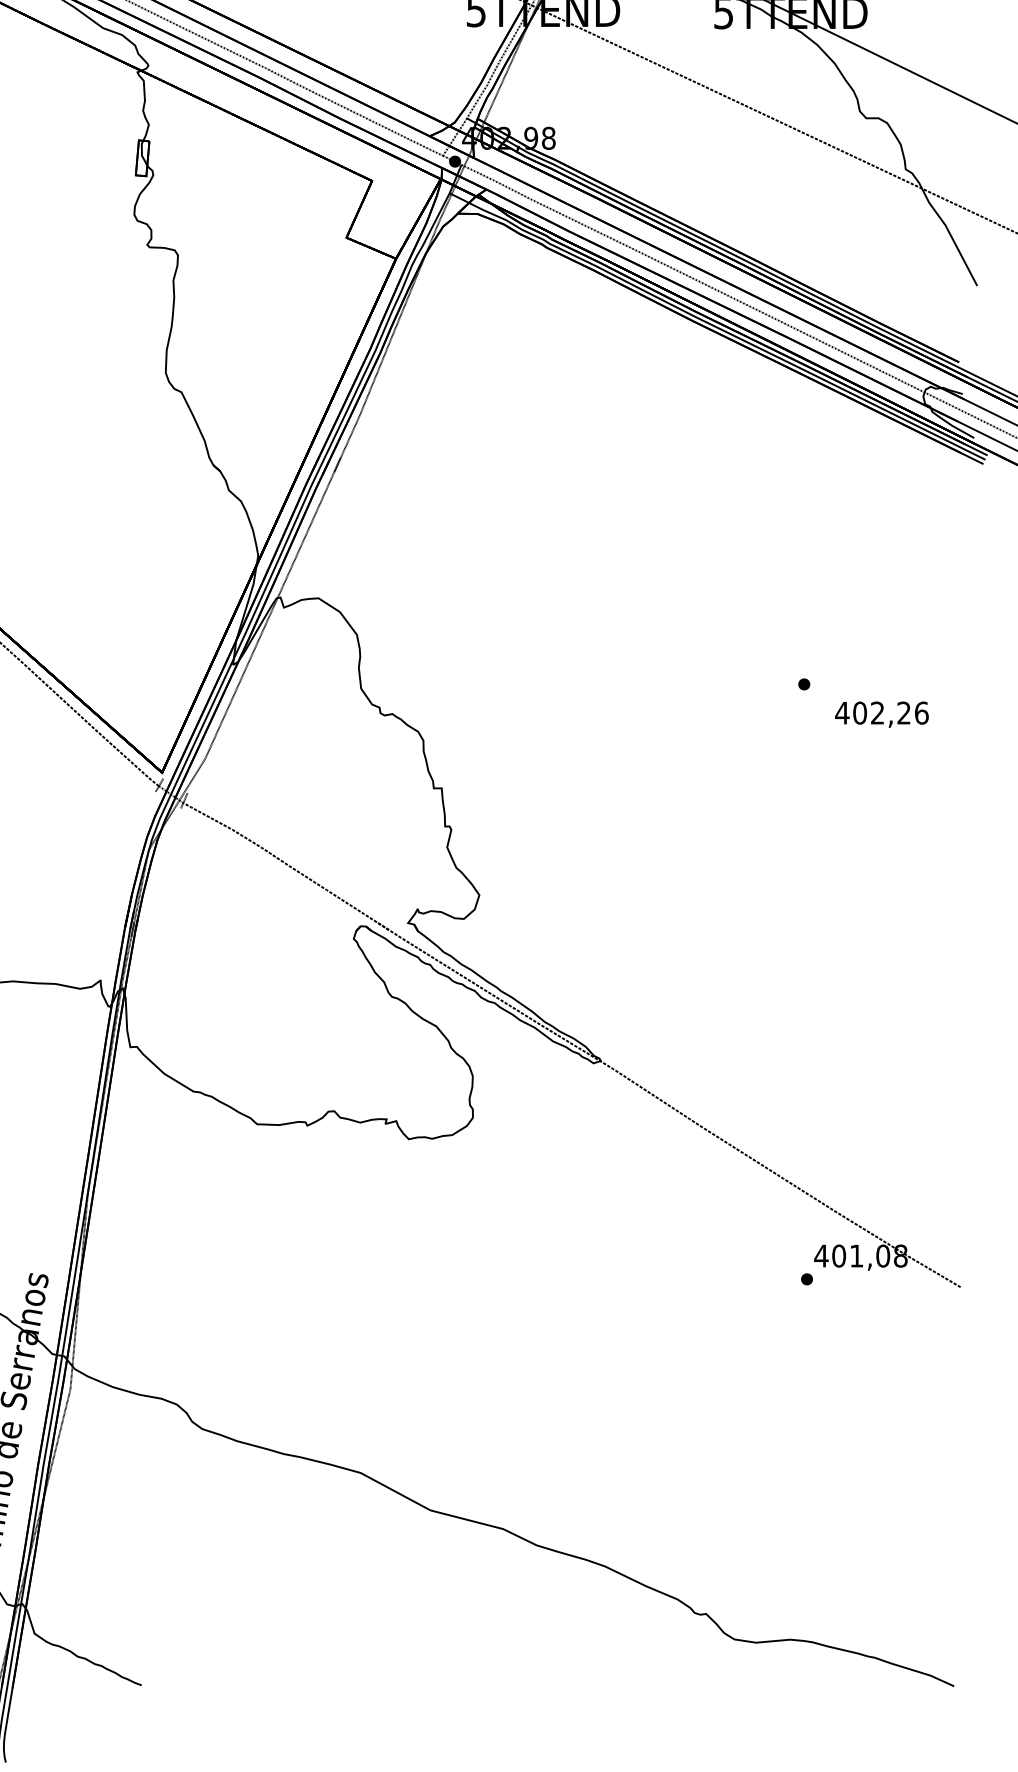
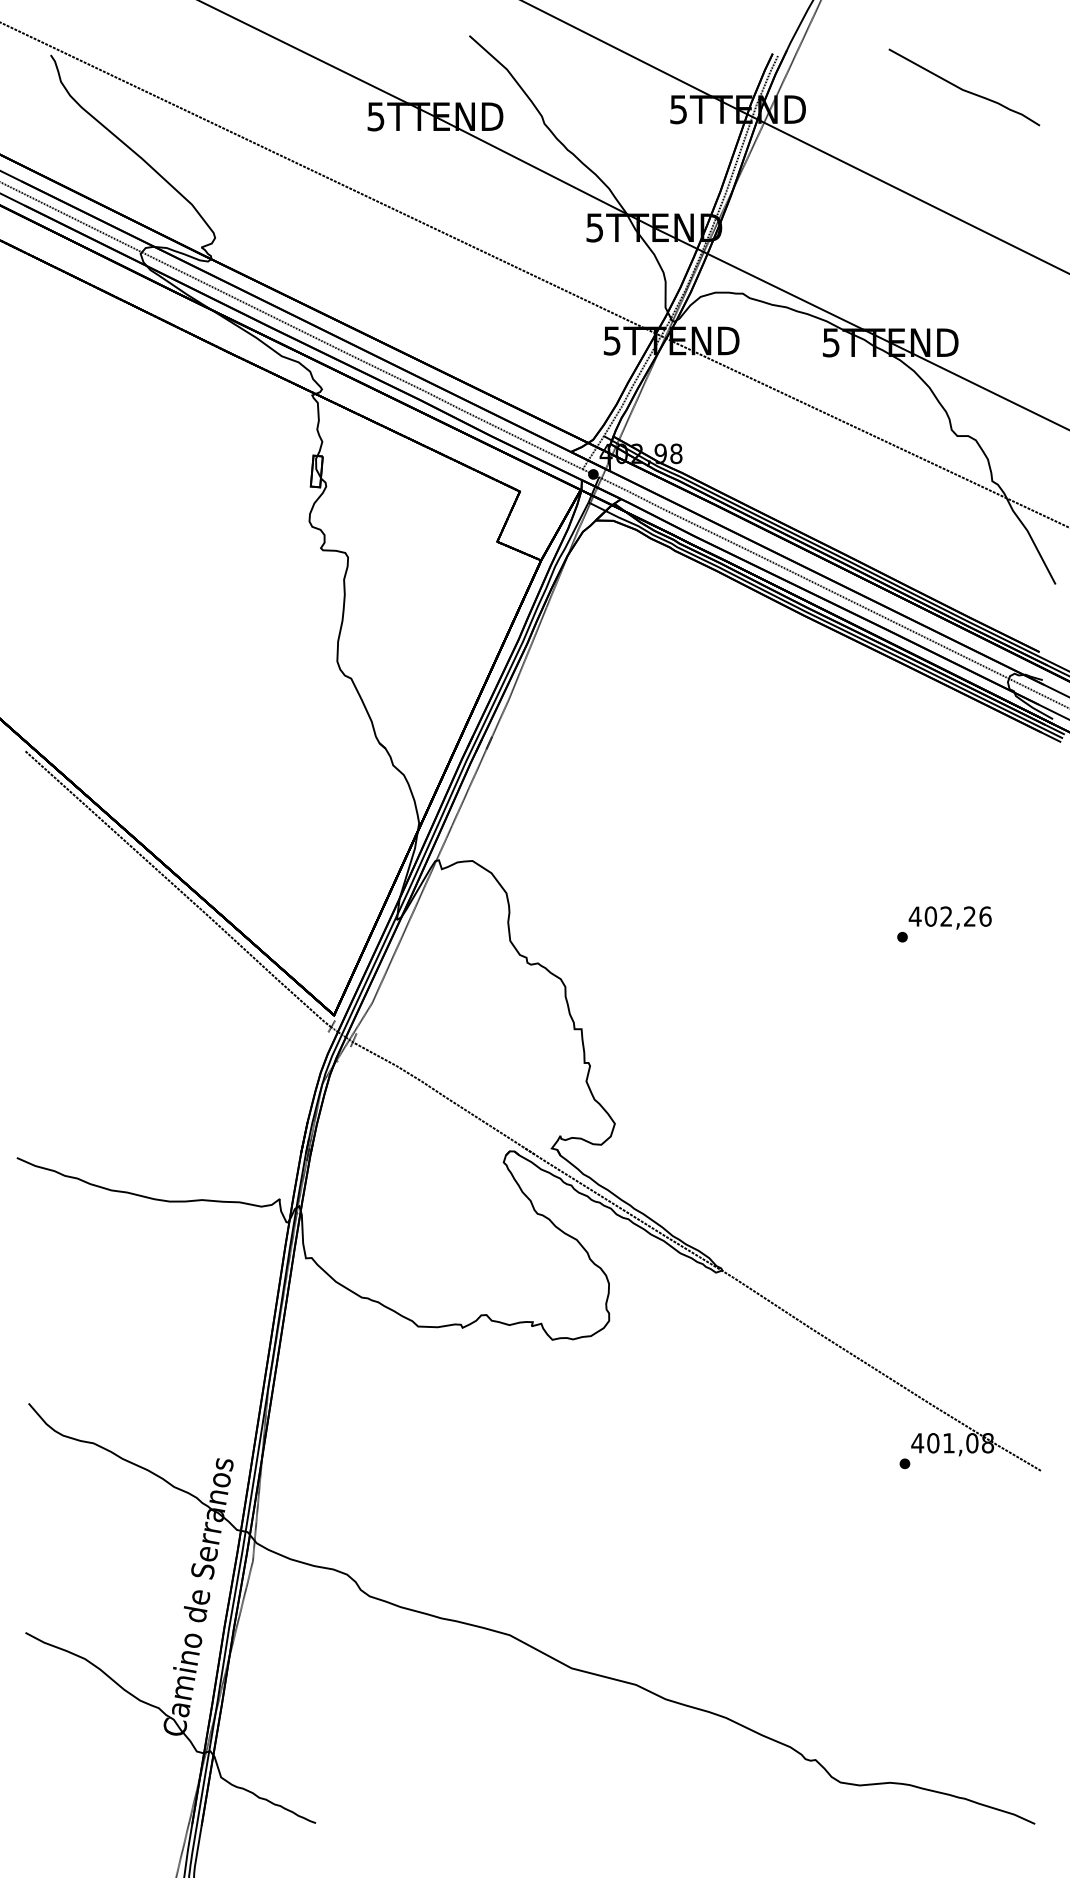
text: (881, 714) -> (949, 917), moved

